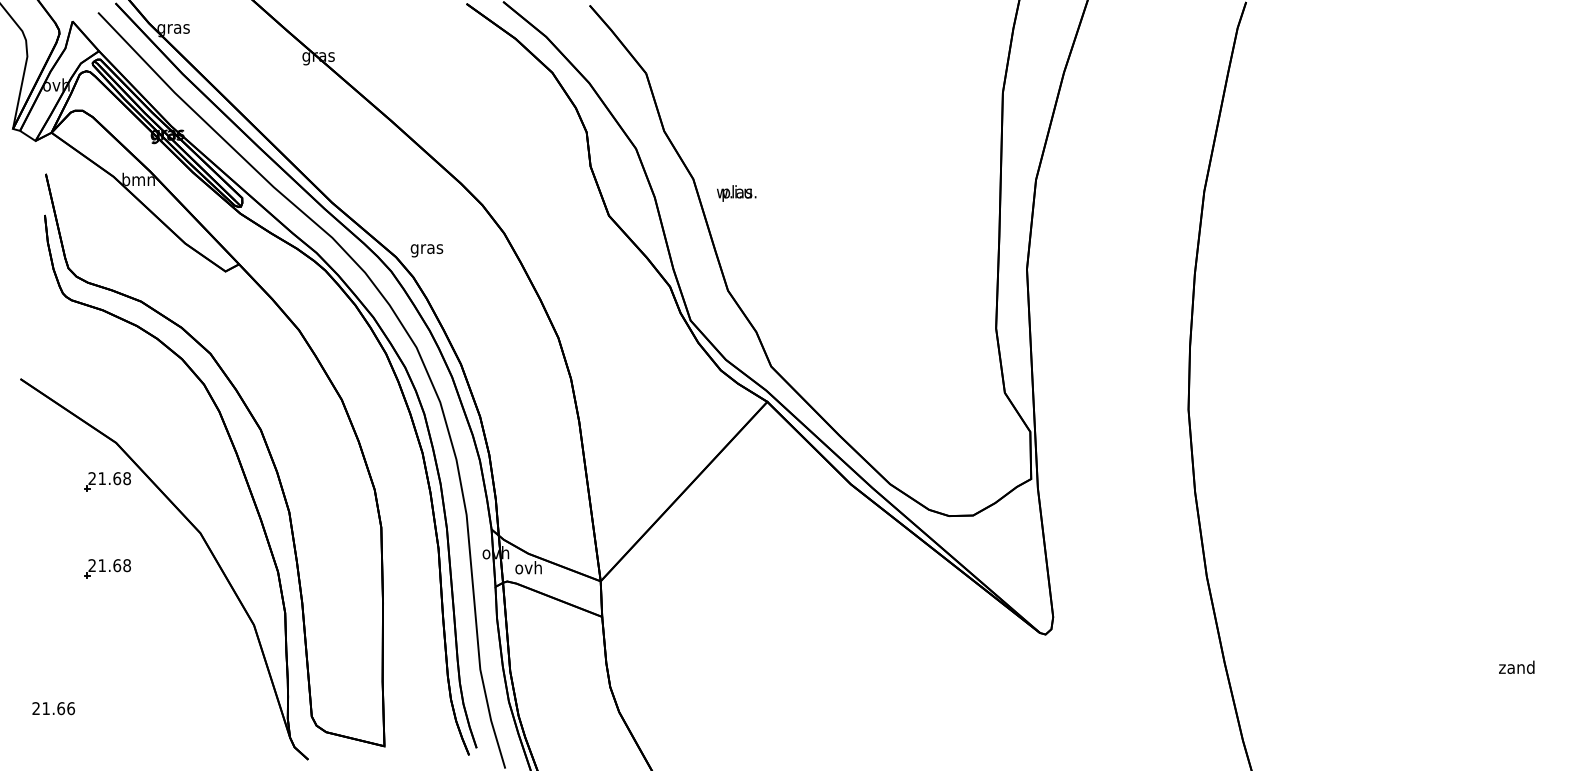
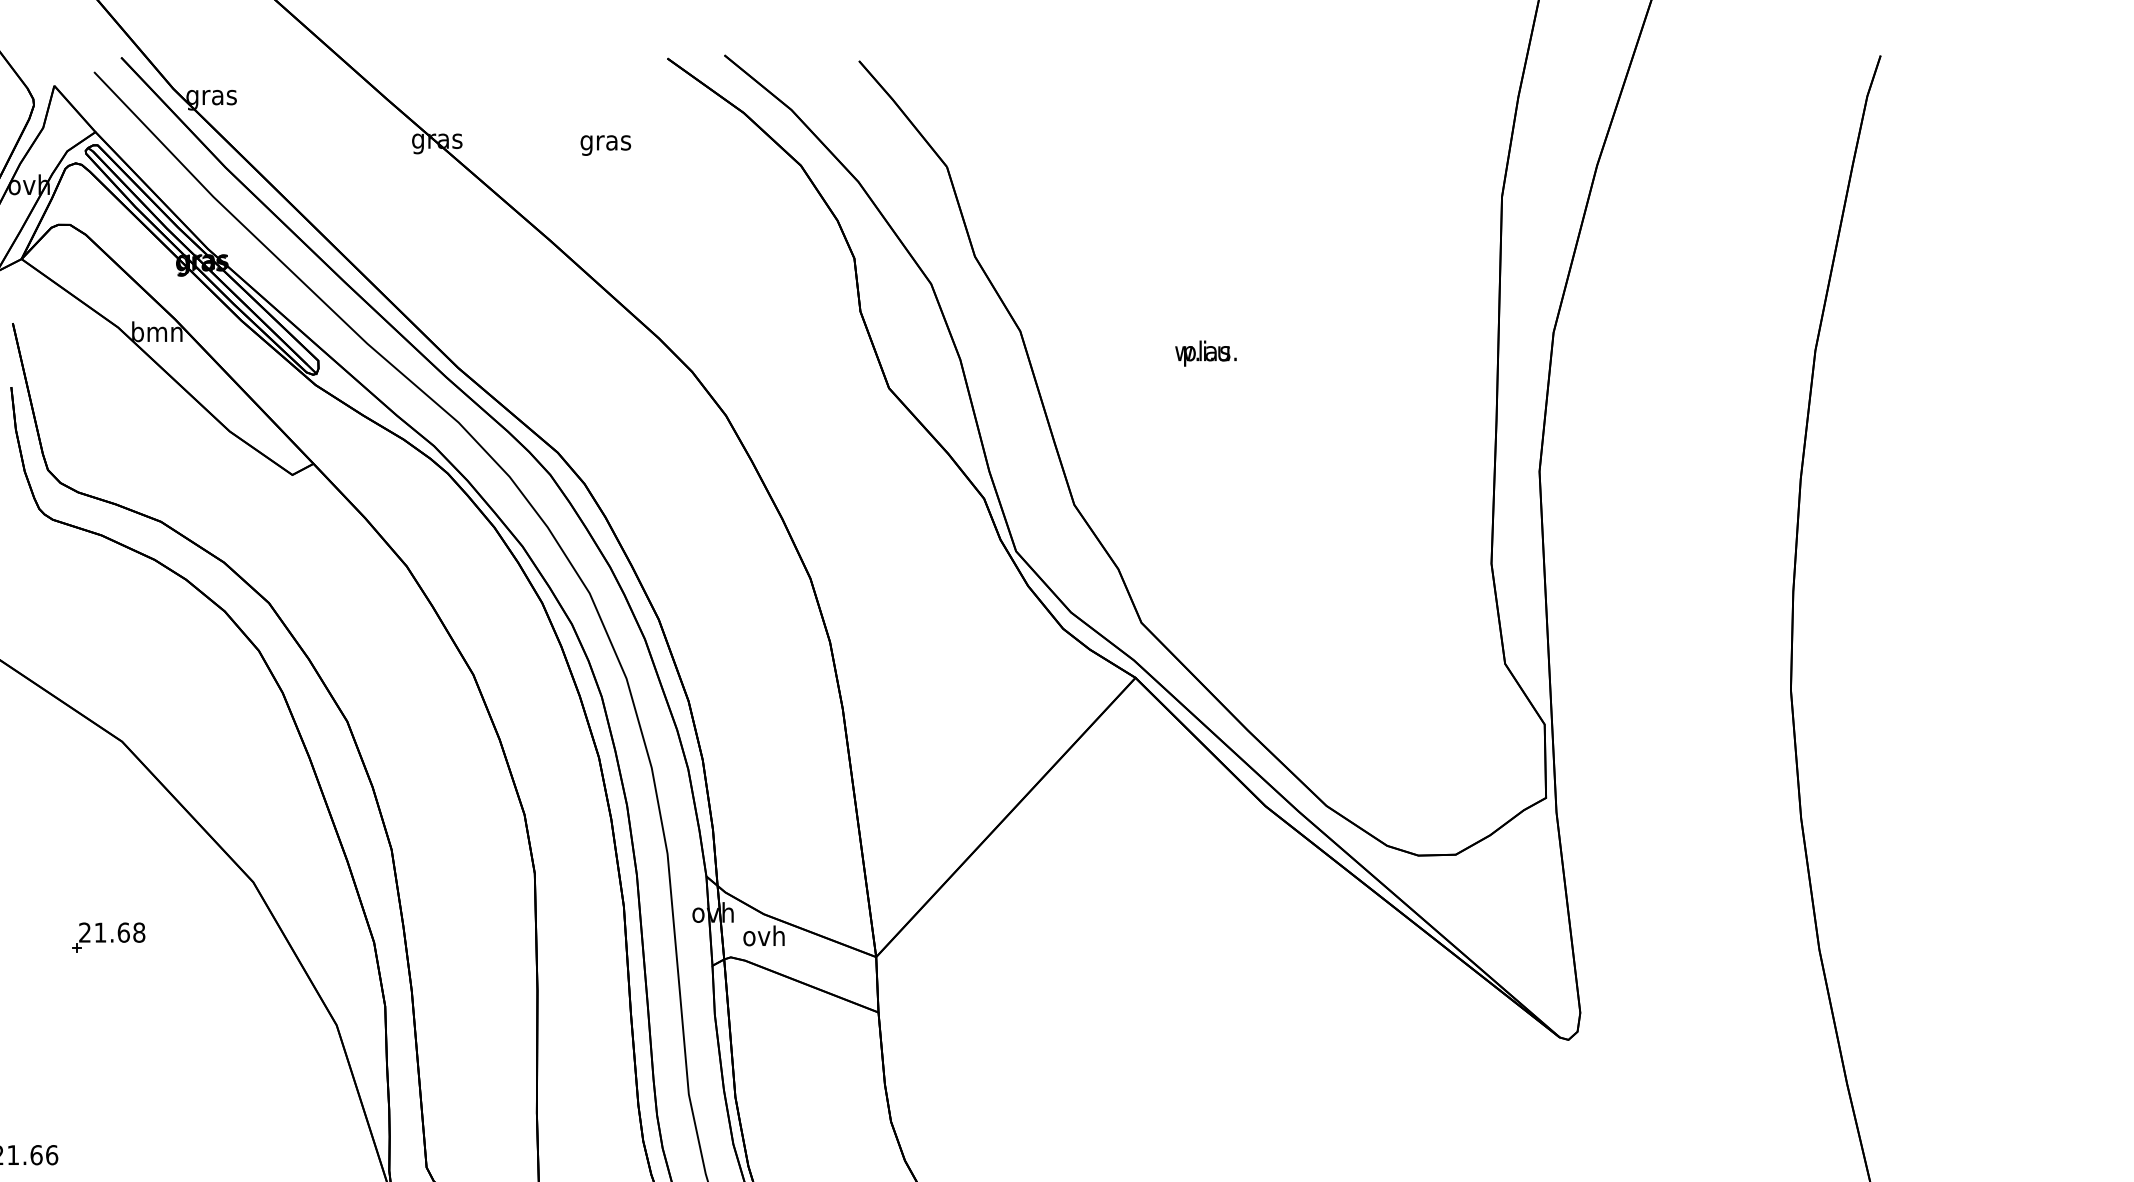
text: (736, 193) -> (1205, 353), moved
text: (426, 250) -> (605, 145), moved
part: (107, 481) -> (108, 801), removed

